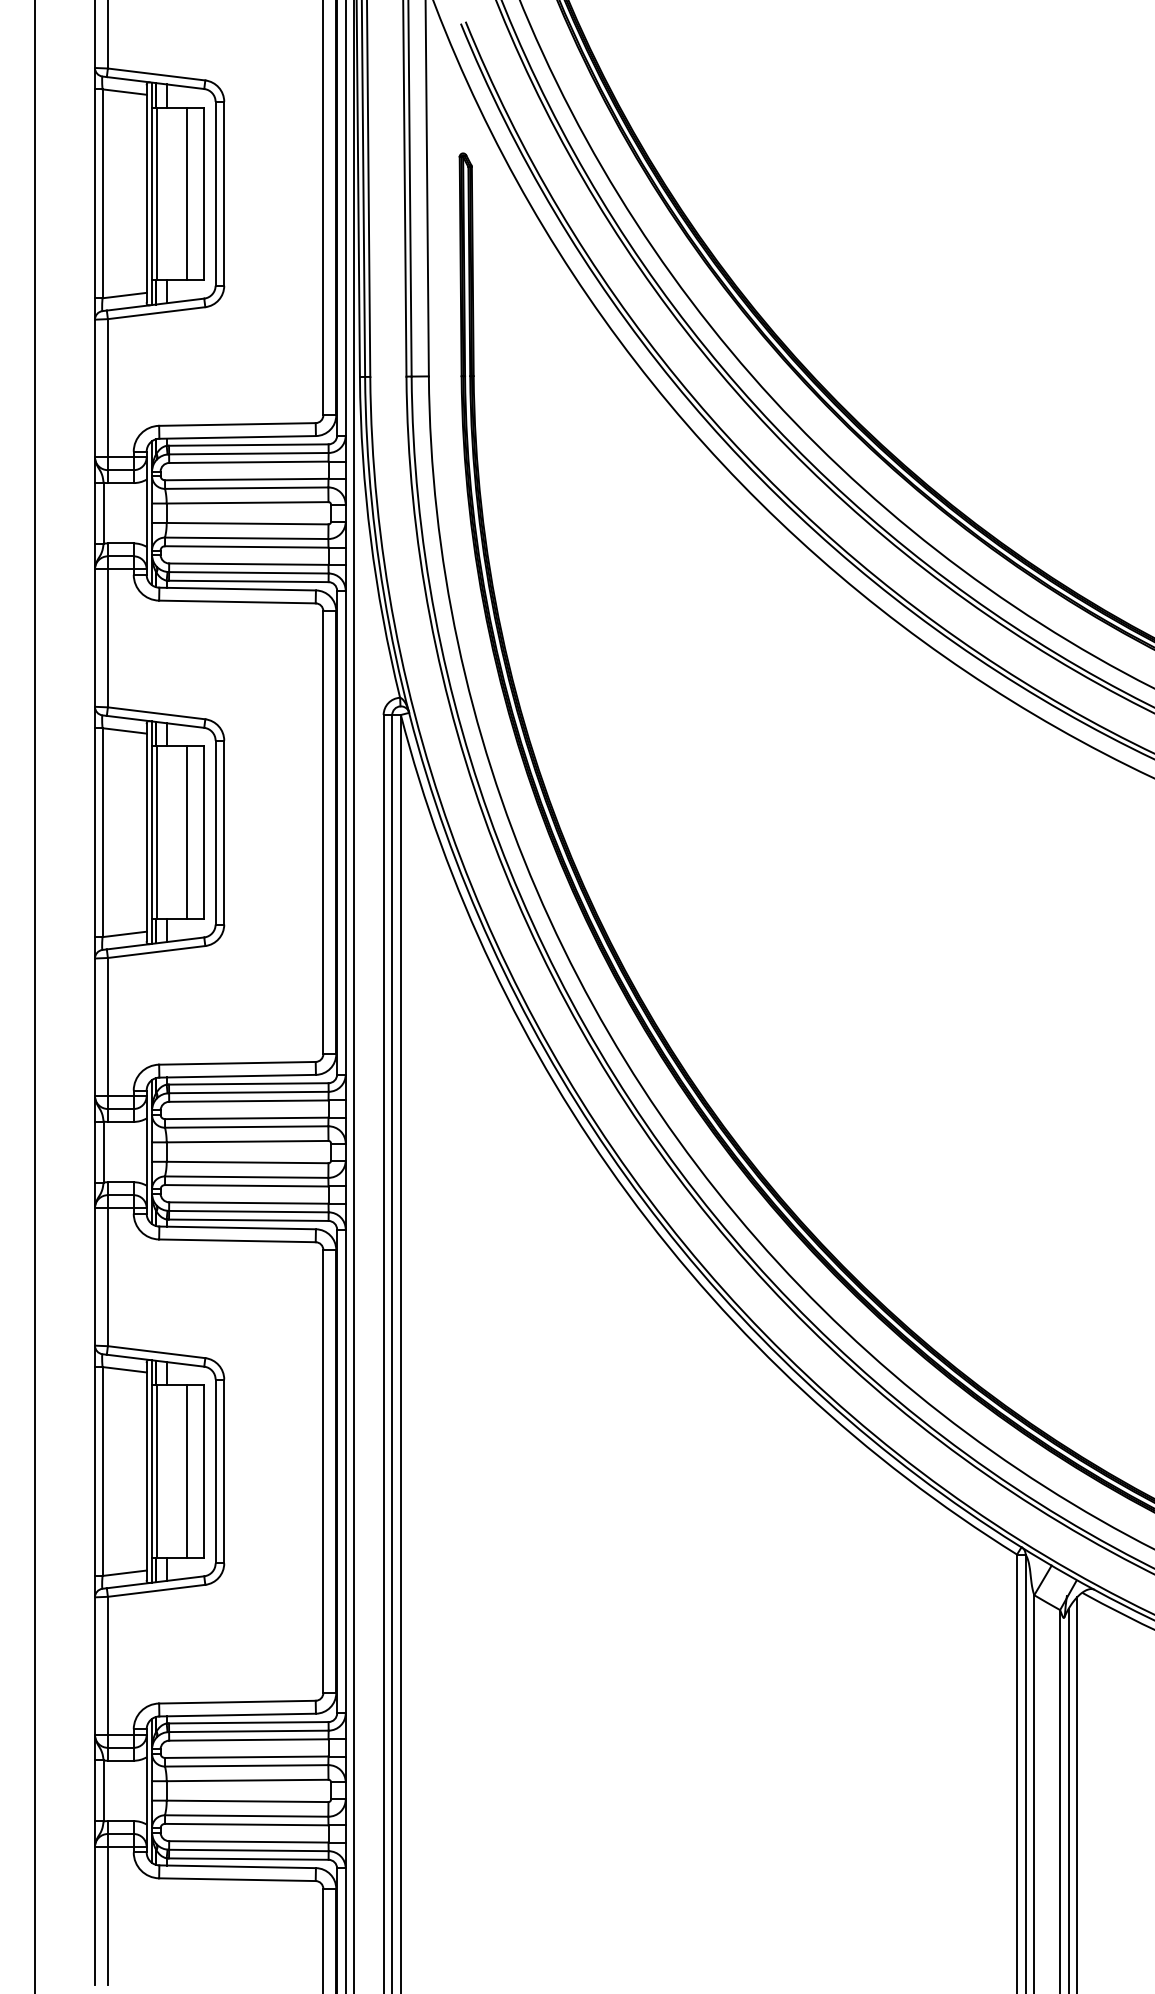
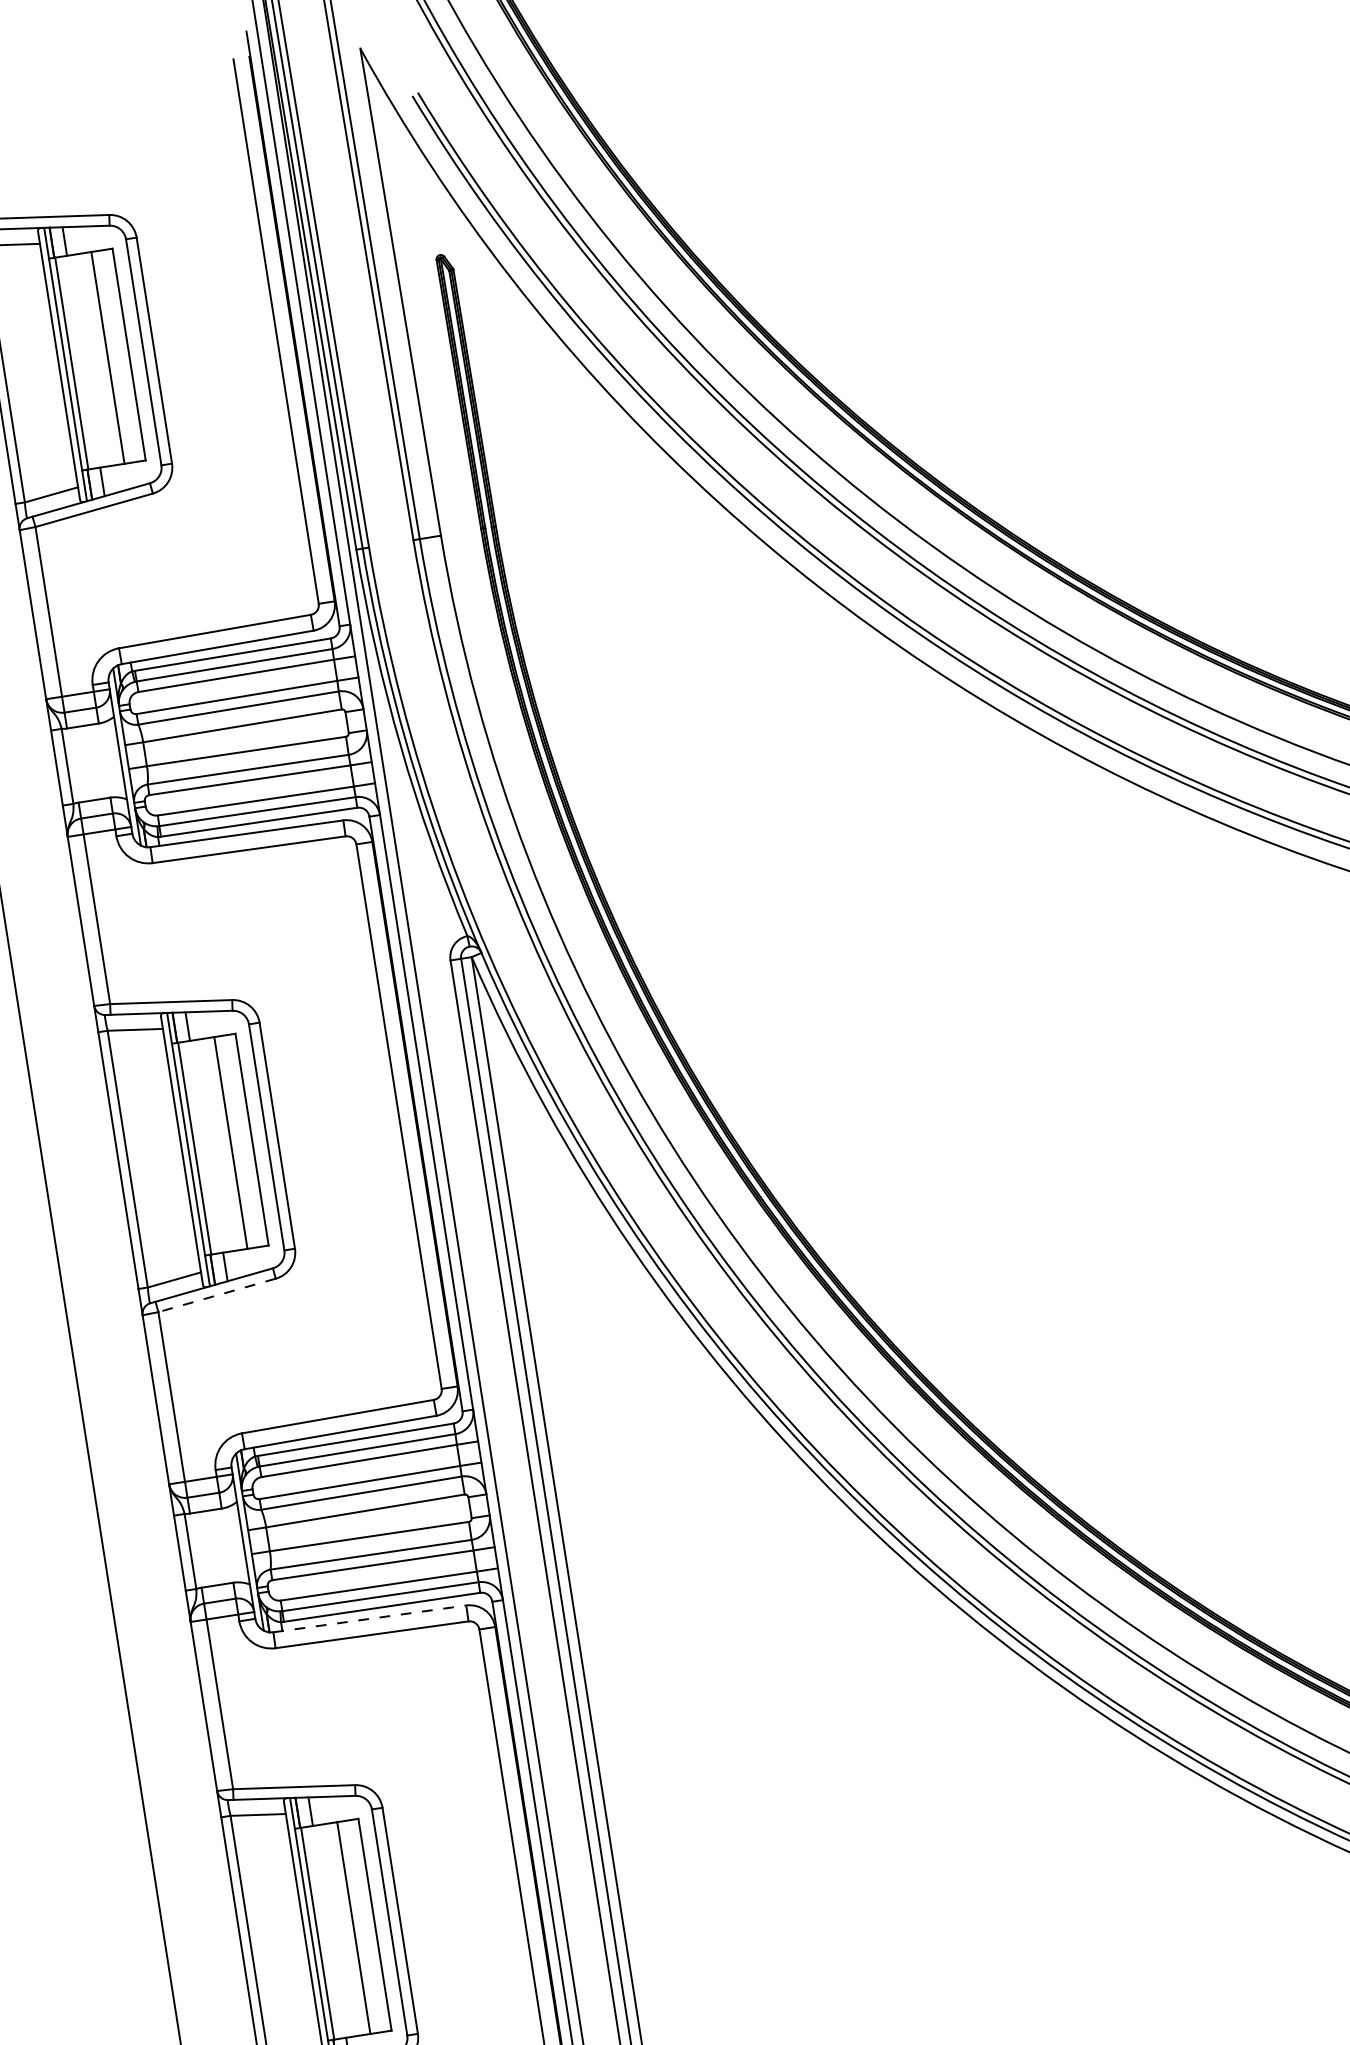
line: (156, 952) -> (217, 1296), solid -> dashed
line: (238, 1227) -> (370, 1618), solid -> dashed

